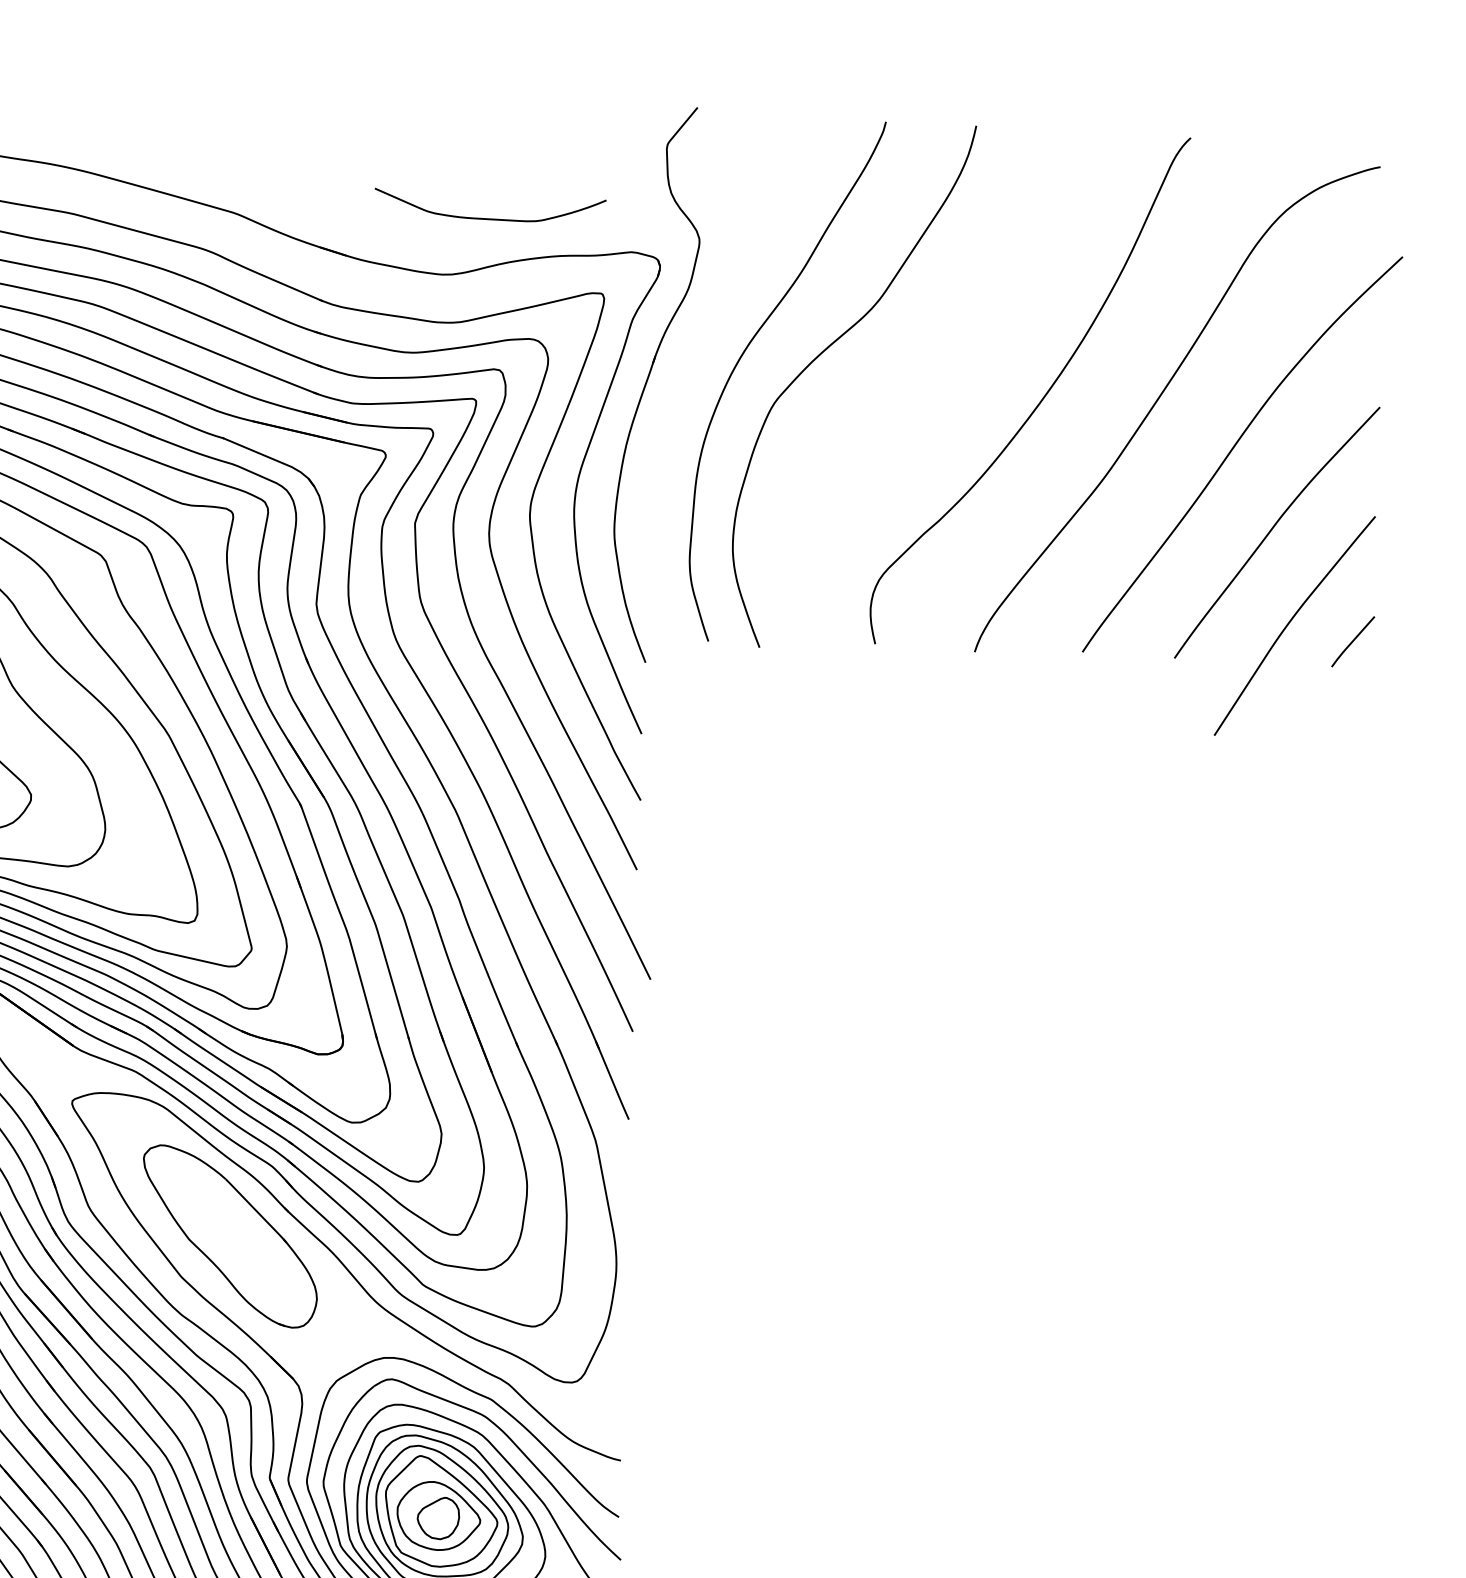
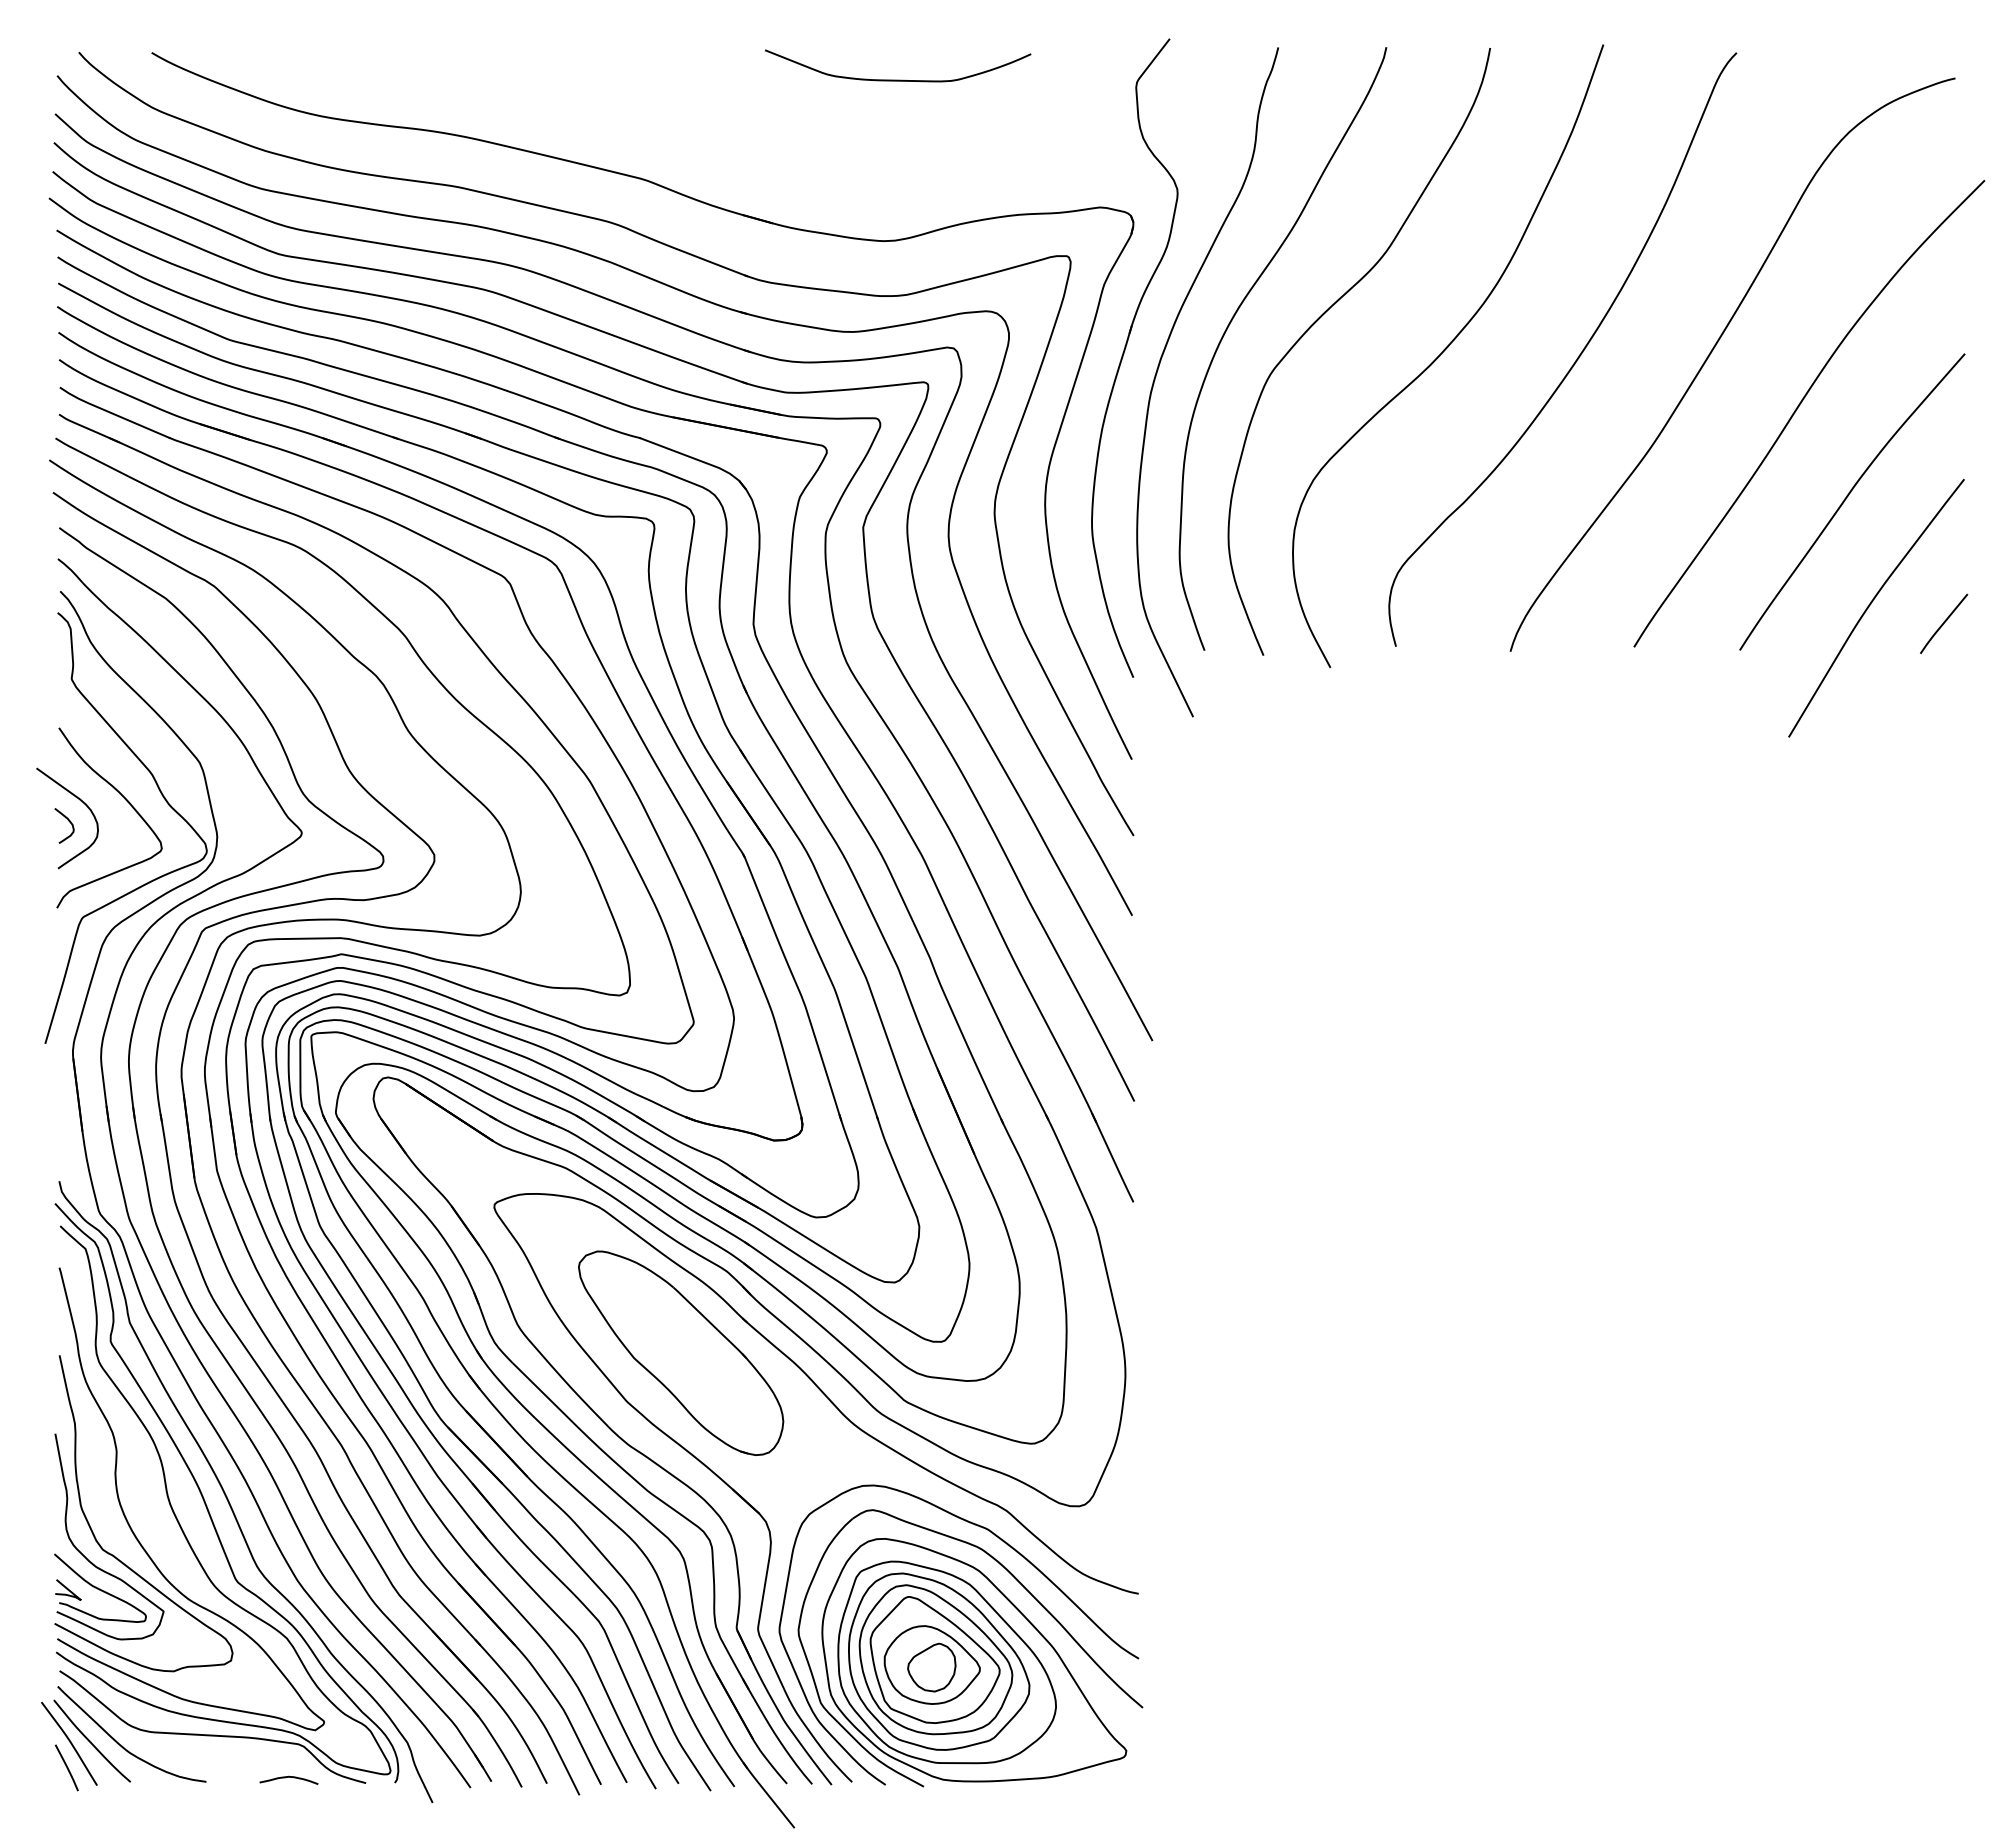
curve: (490, 218) -> (898, 79), moved
curve: (926, 388) -> (1444, 351), added
curve: (678, 393) -> (1159, 367), added

